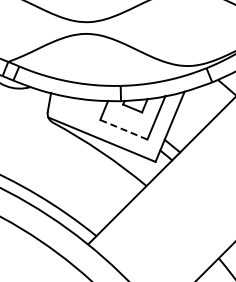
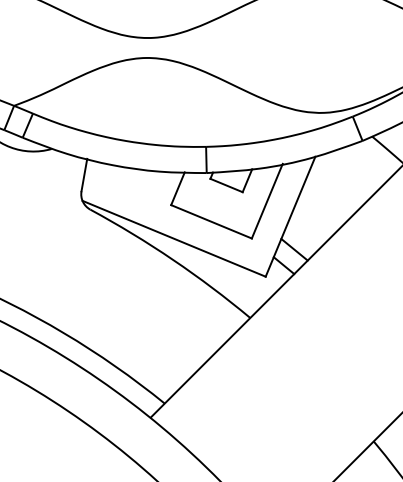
line: (123, 129) -> (210, 221), dashed -> solid

